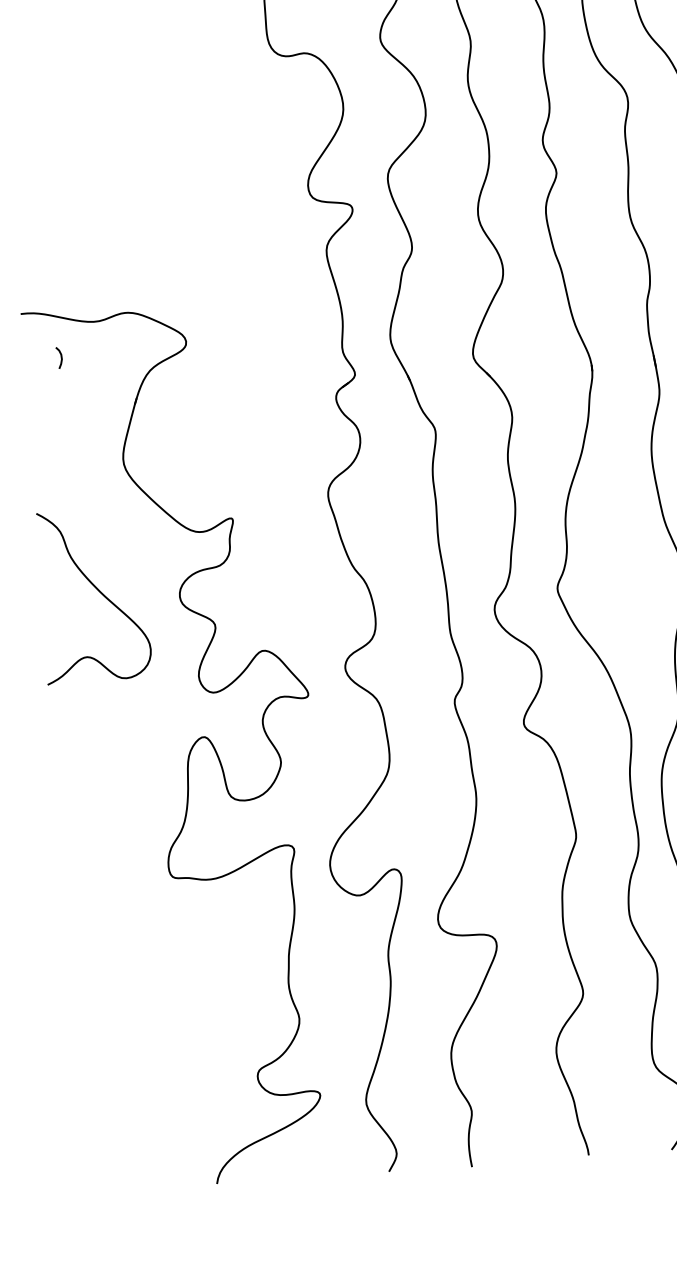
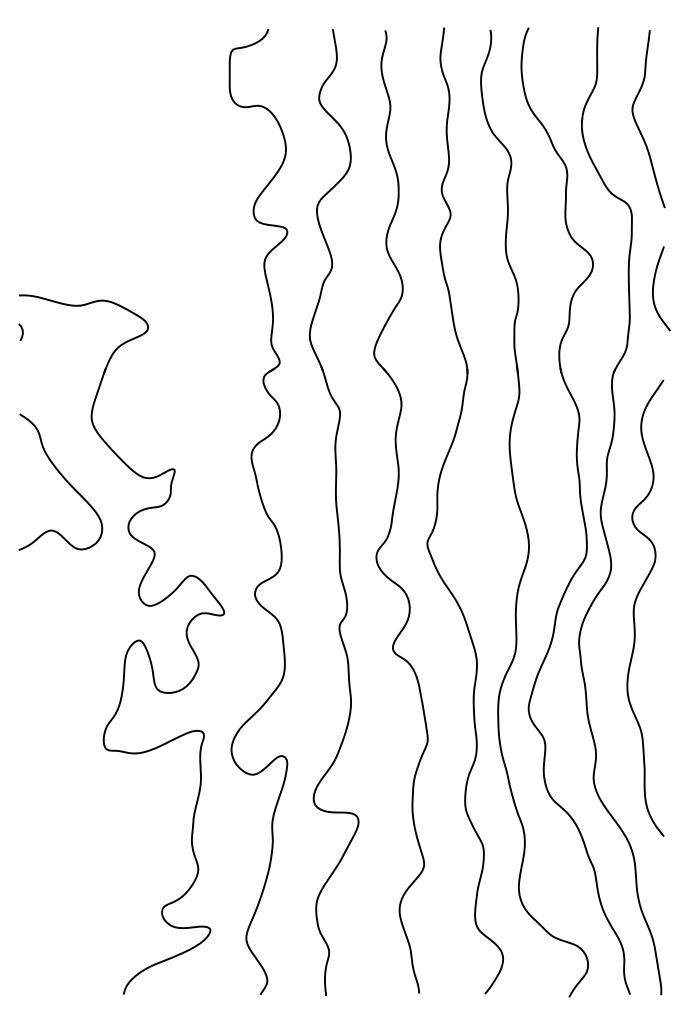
curve: (60, 358) -> (21, 332), moved
curve: (97, 590) -> (63, 478), moved

